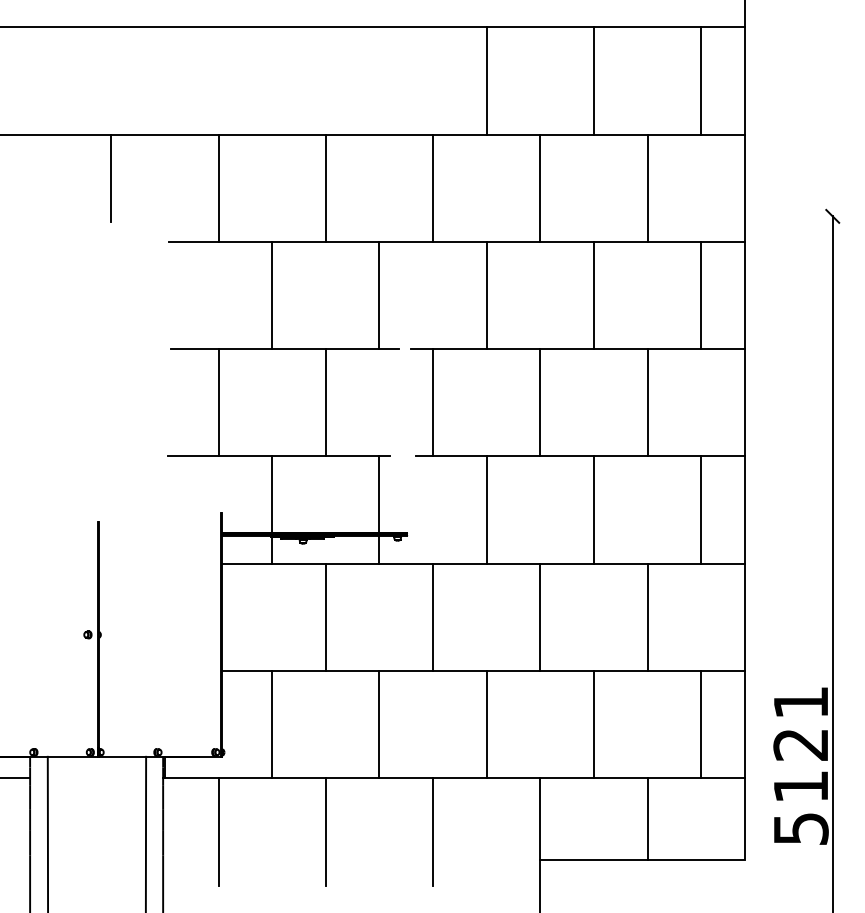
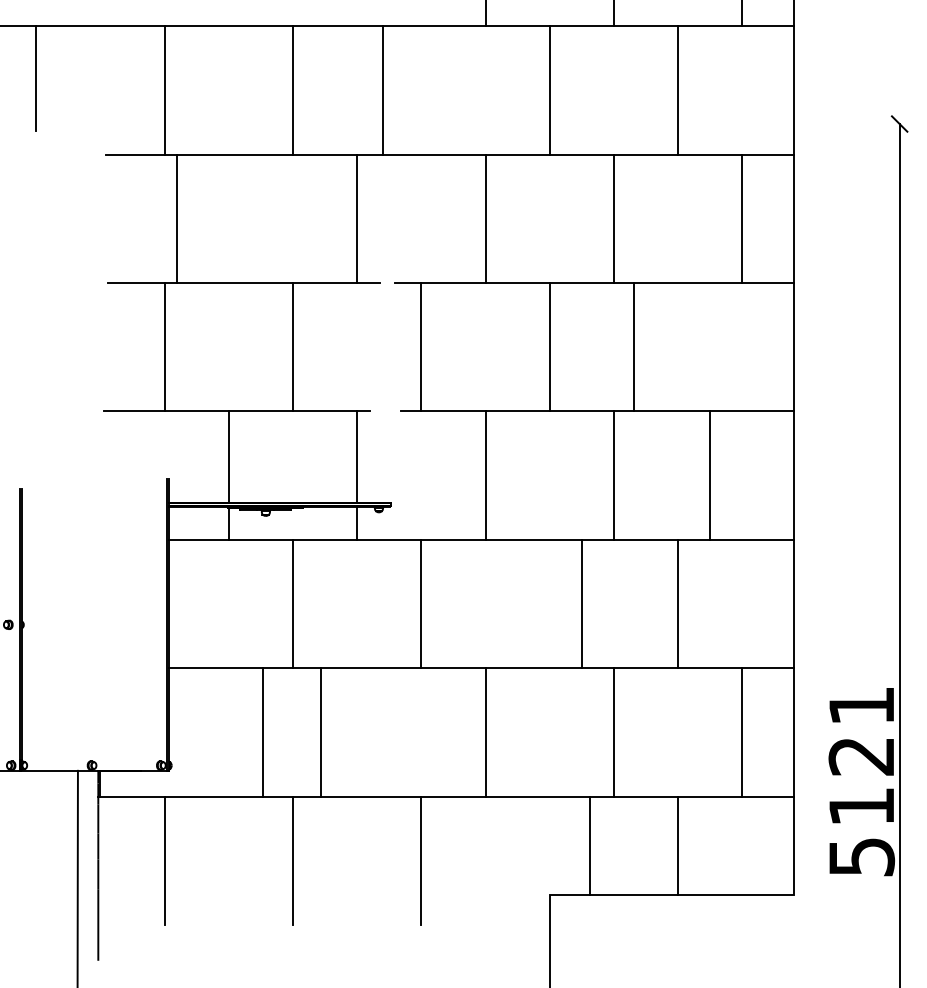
line: (433, 187) -> (383, 89), moved
line: (272, 295) -> (177, 218), moved
line: (647, 402) -> (633, 346), moved
line: (701, 509) -> (710, 474), moved
line: (540, 617) -> (582, 604), moved
line: (272, 724) -> (263, 732), moved
line: (379, 724) -> (321, 732), moved
line: (540, 819) -> (590, 845), moved

